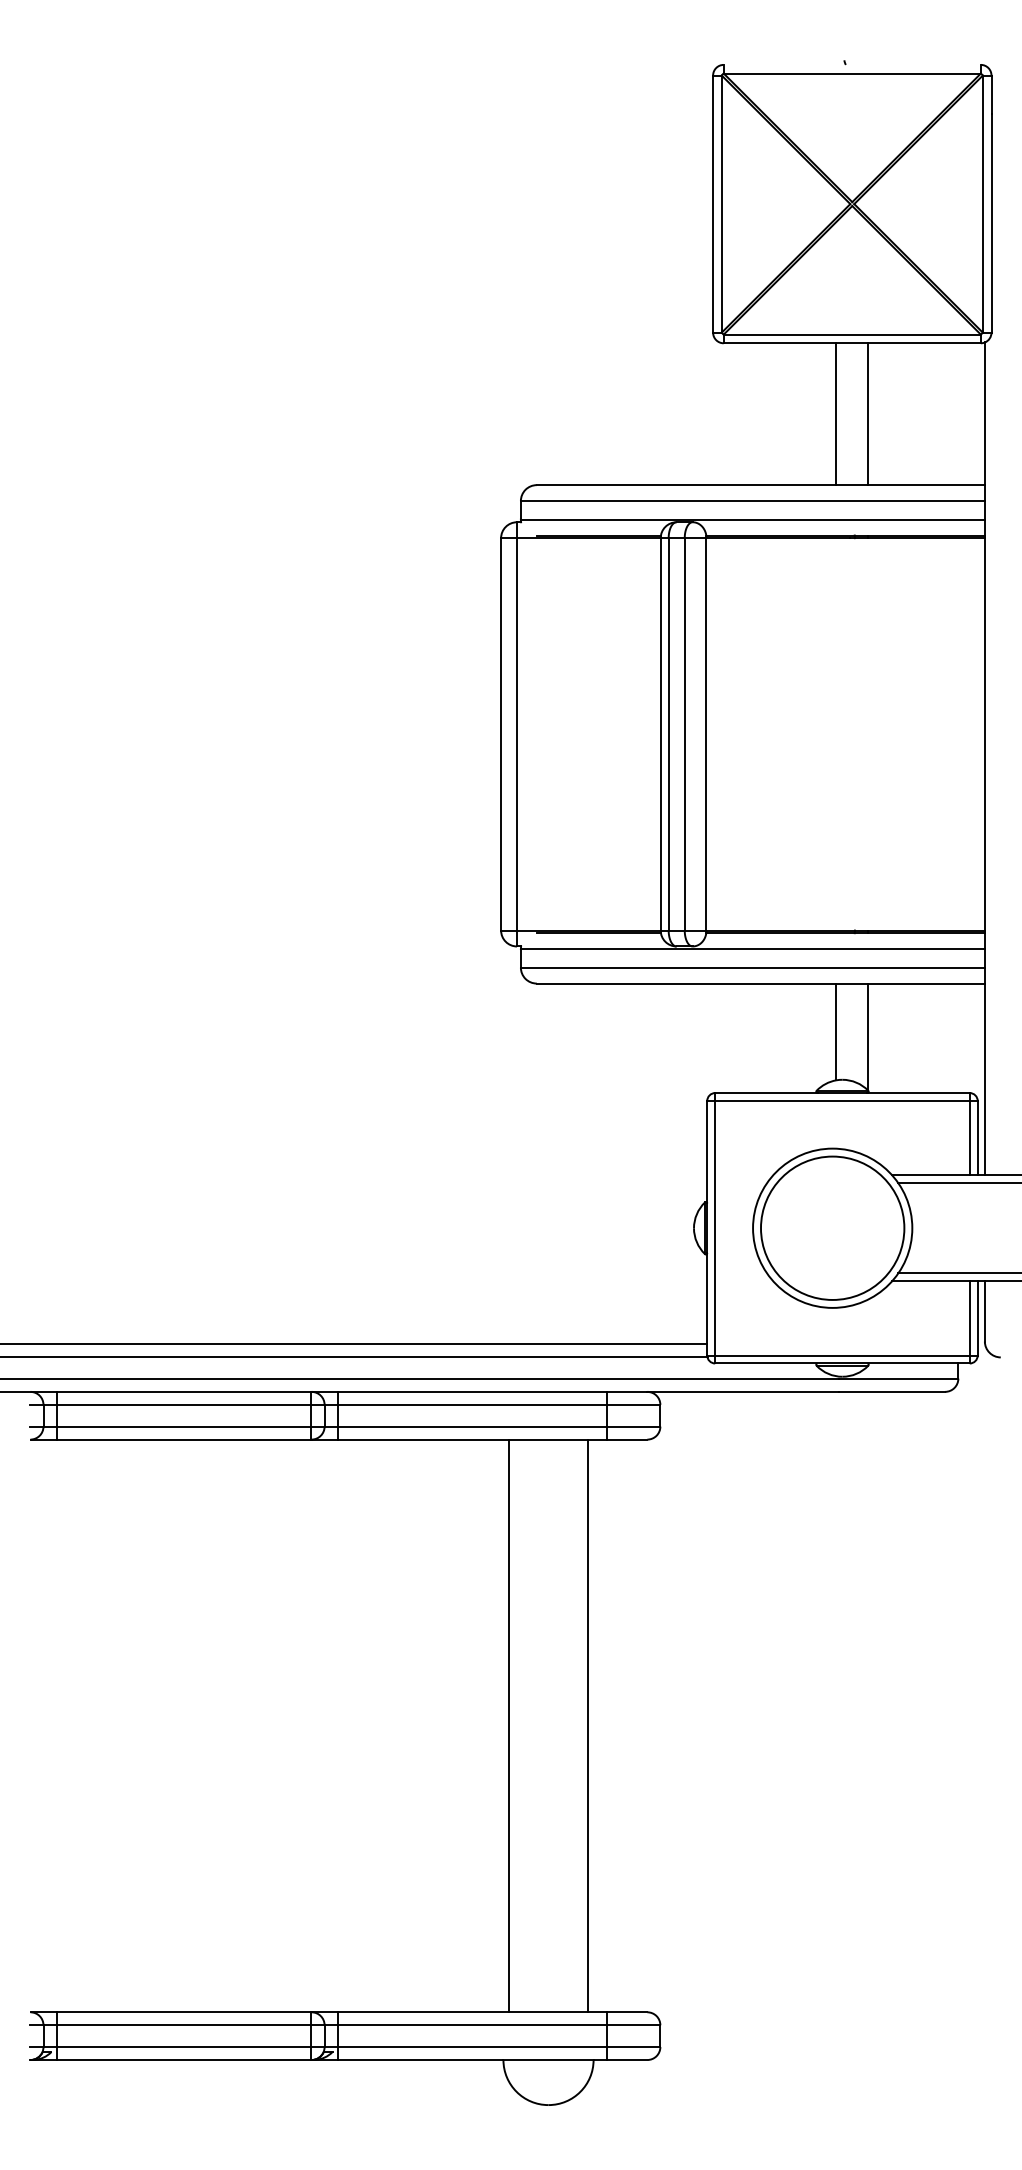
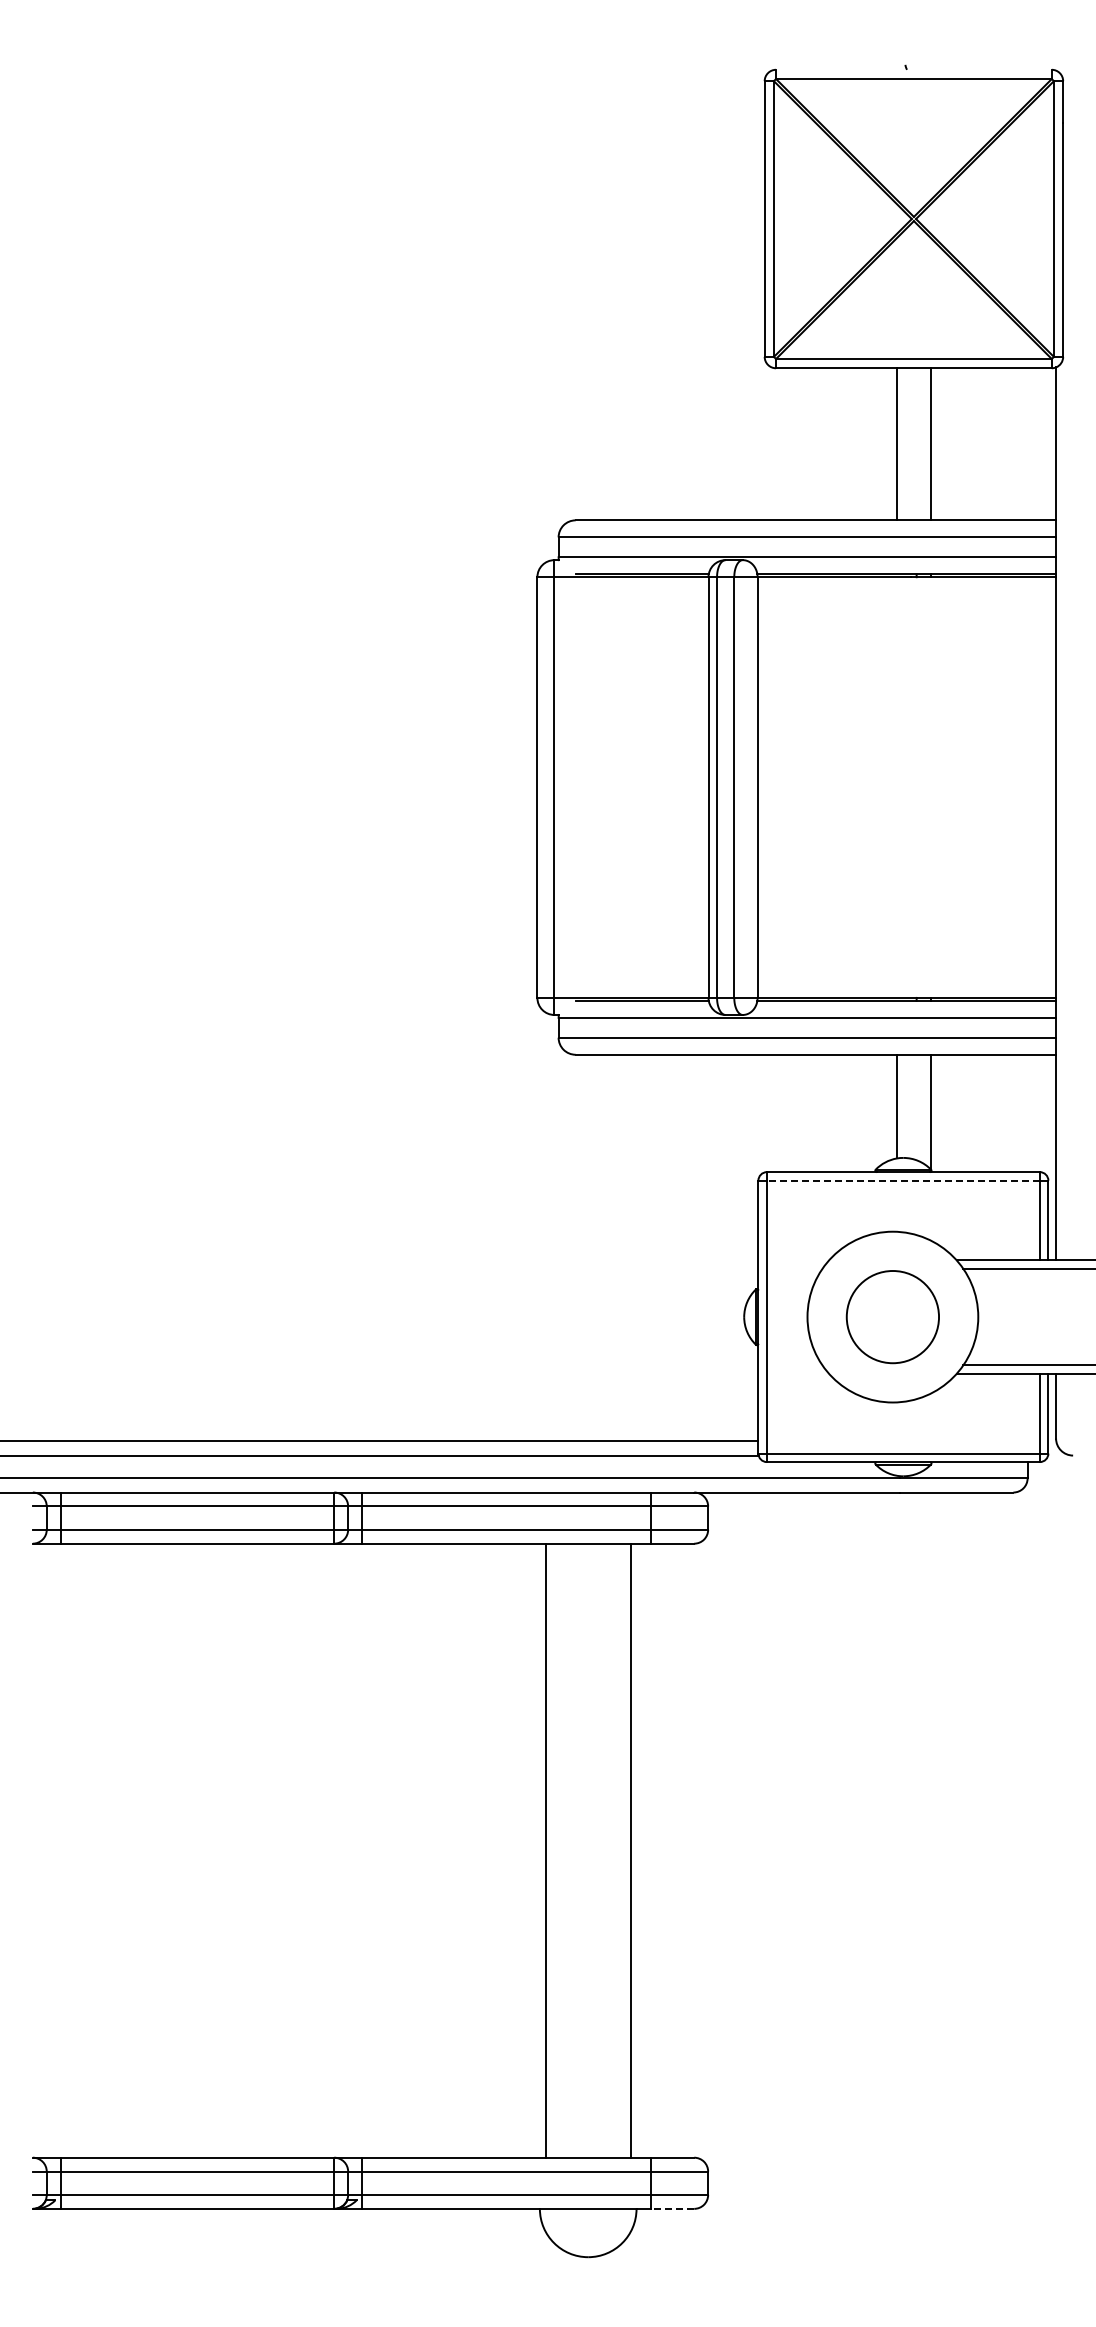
line: (841, 1100) -> (902, 1180), solid -> dashed
circle: (832, 1227) -> (892, 1316), size x0.6
line: (627, 2059) -> (672, 2208), solid -> dashed

